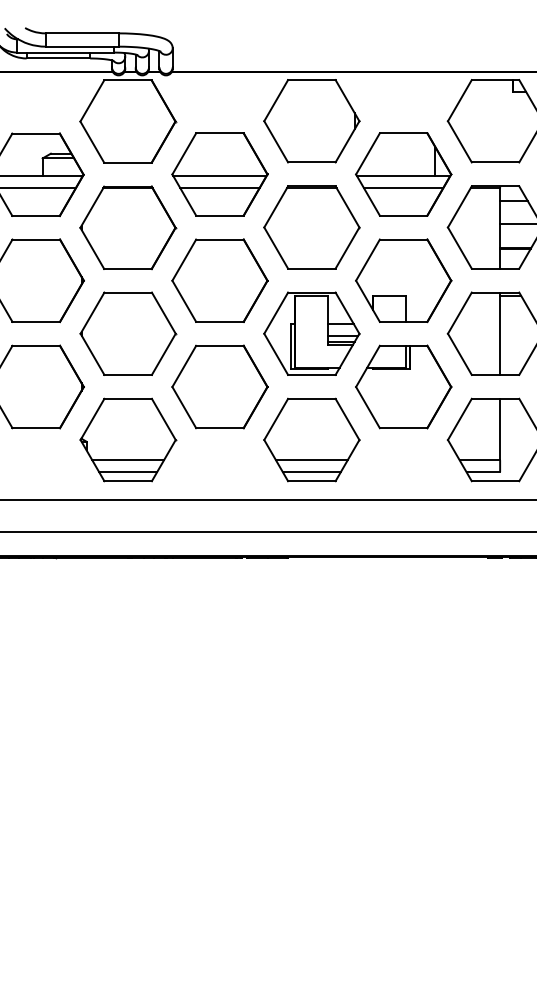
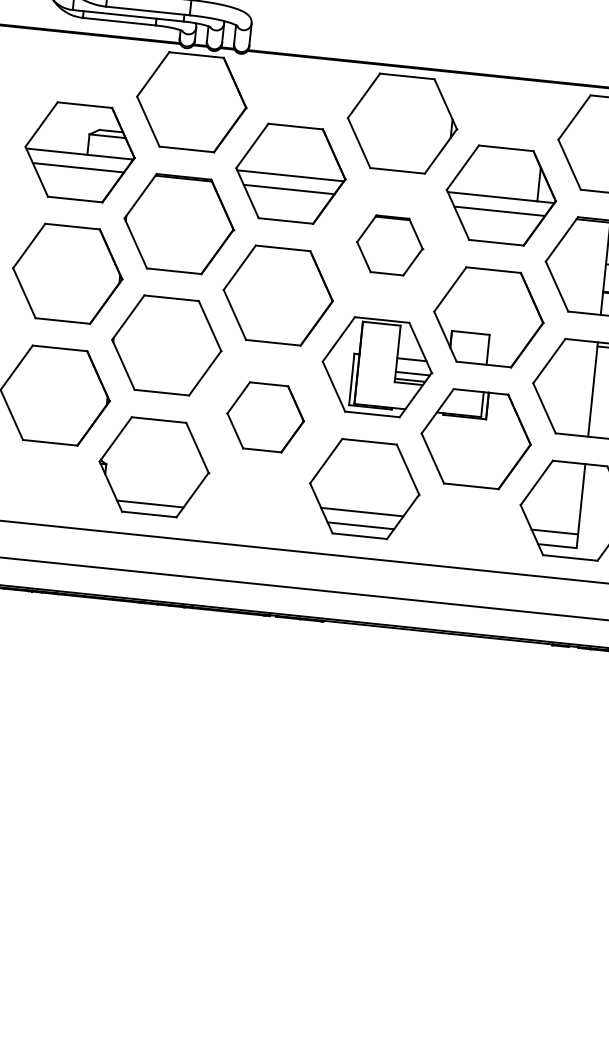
part: (311, 227) -> (389, 245), size x0.6
part: (219, 386) -> (265, 416), size x0.7
line: (128, 460) -> (152, 490), removed

